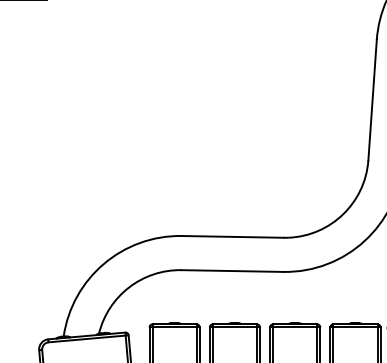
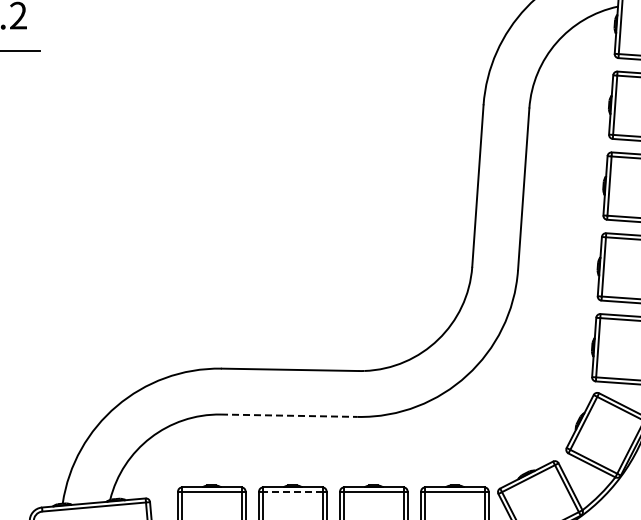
line: (232, 270) -> (289, 415), solid -> dashed
line: (234, 327) -> (292, 491), solid -> dashed

